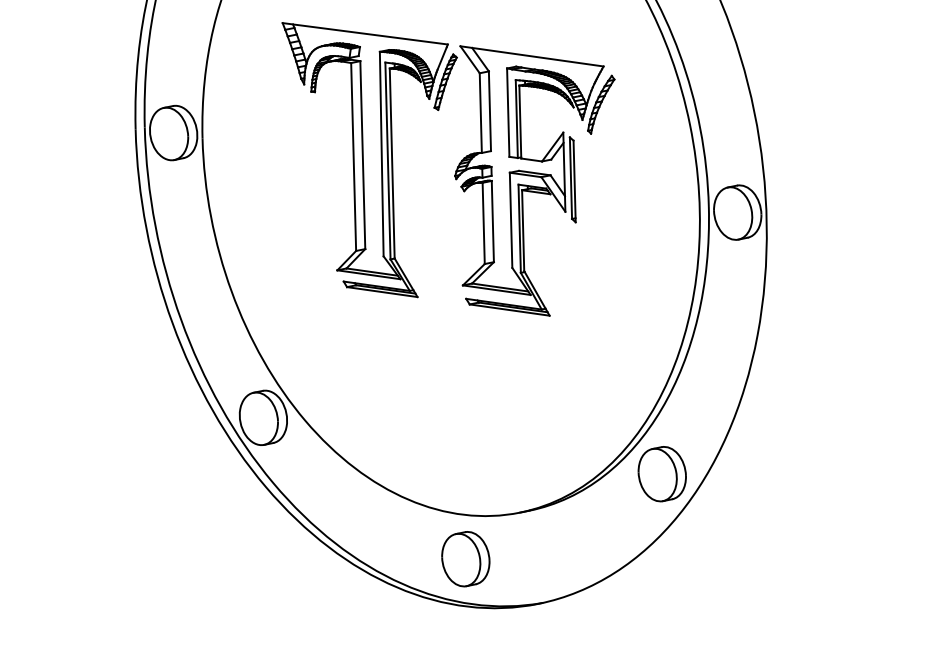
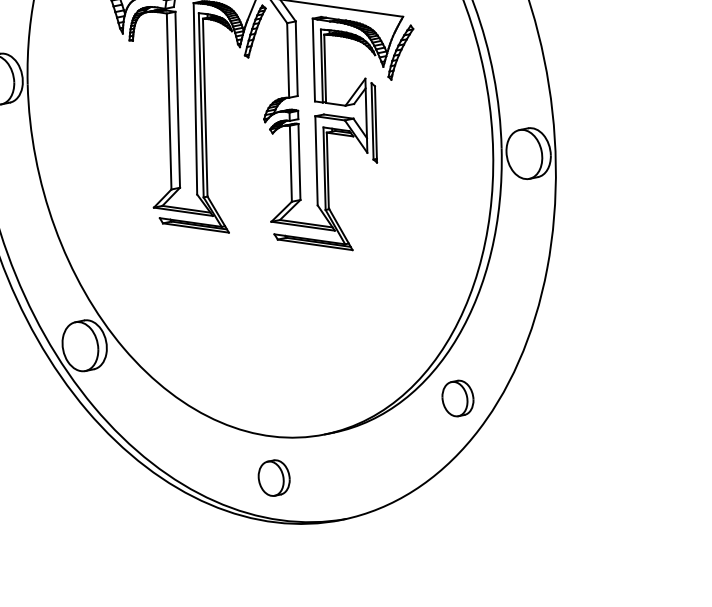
part: (661, 474) -> (457, 398), size x0.7
part: (465, 559) -> (273, 478), size x0.7

